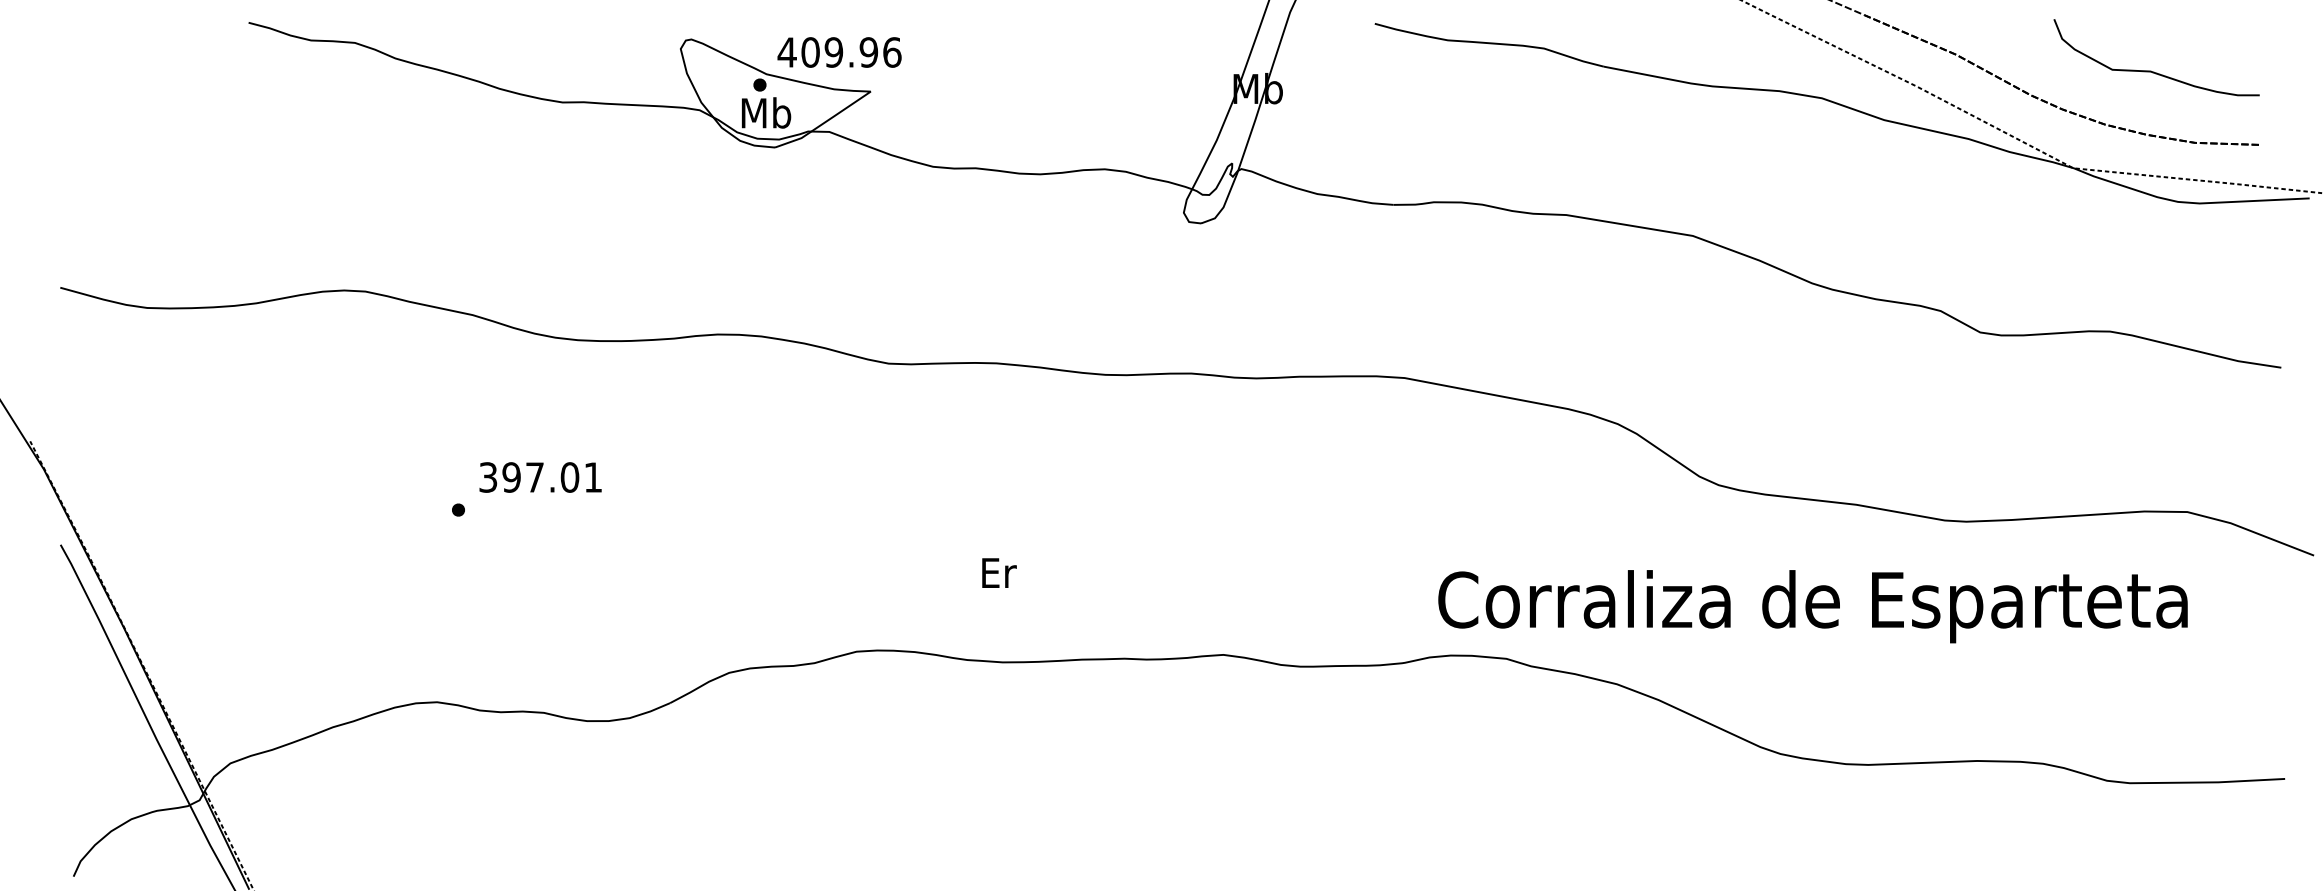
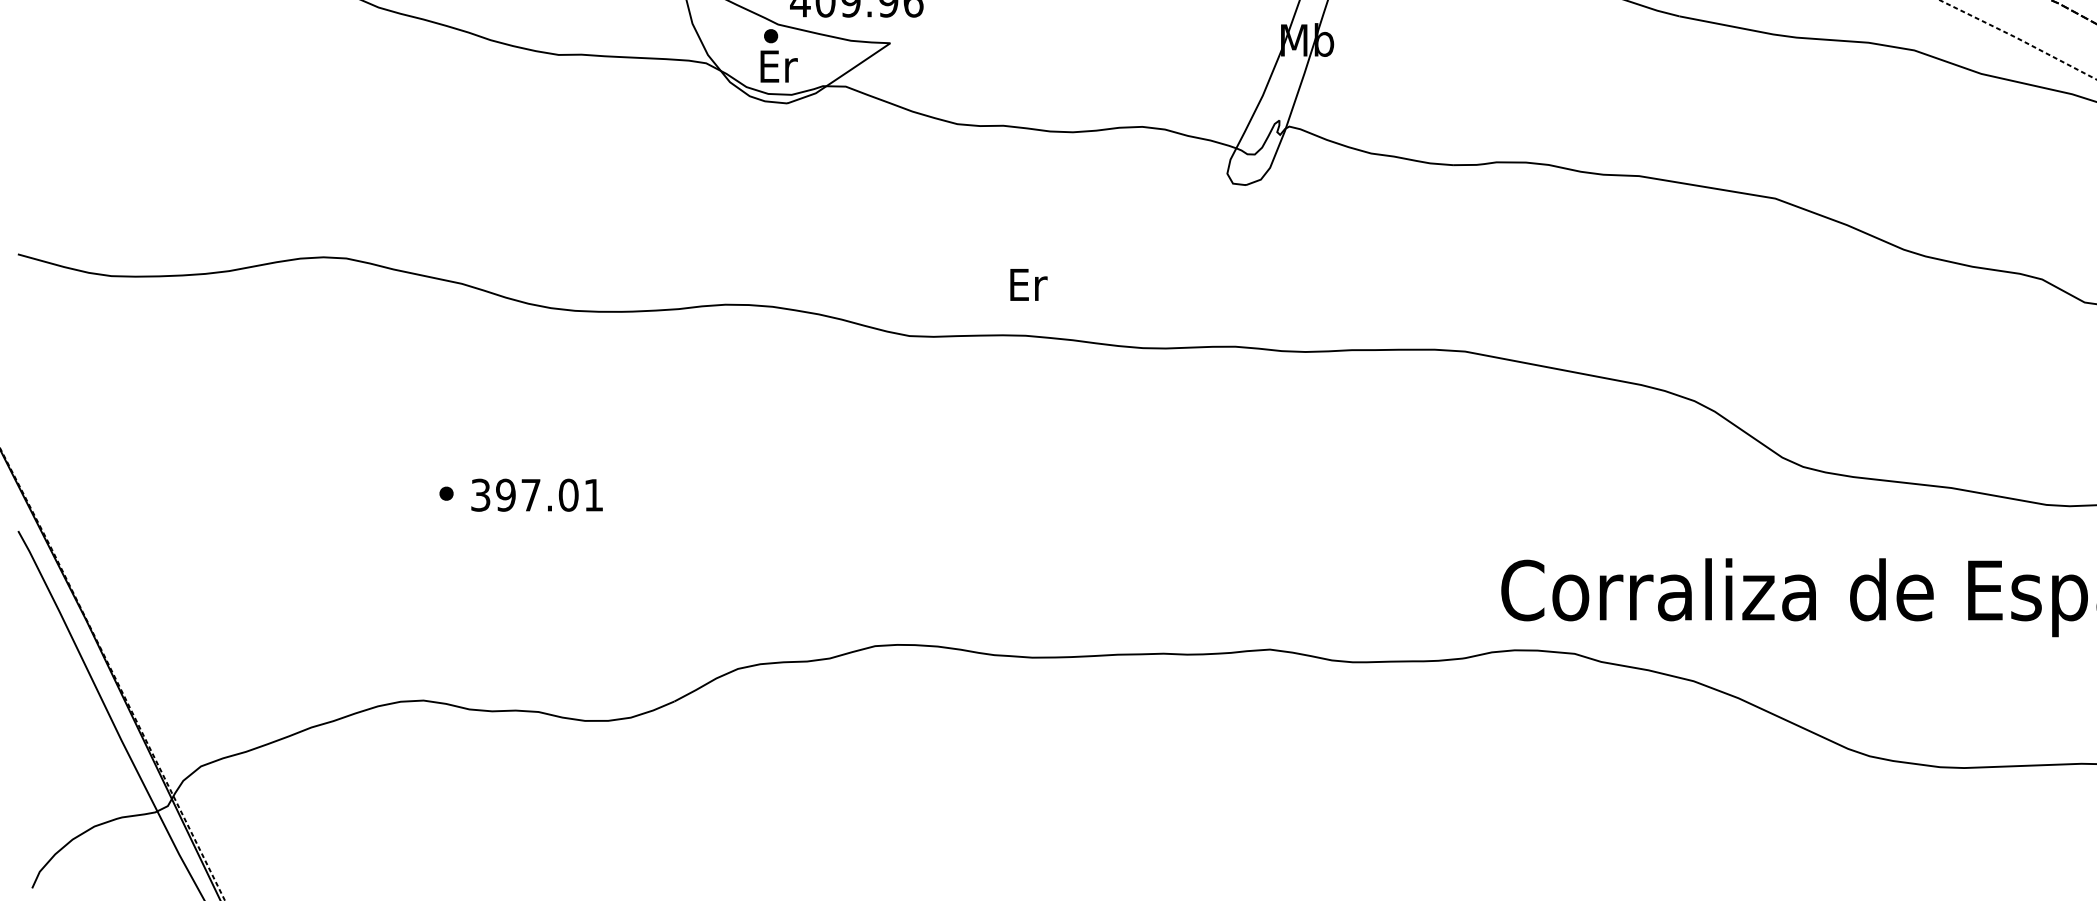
text: (766, 112) -> (778, 65), Mb -> Er
text: (540, 477) -> (536, 495), moved
text: (999, 572) -> (1028, 284), moved

